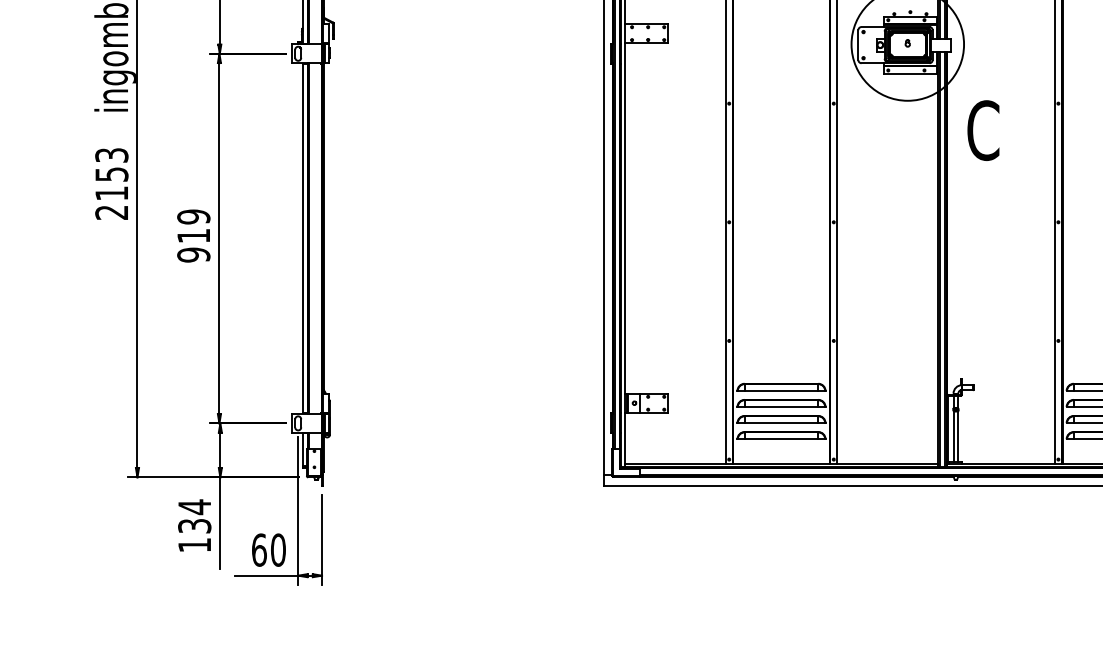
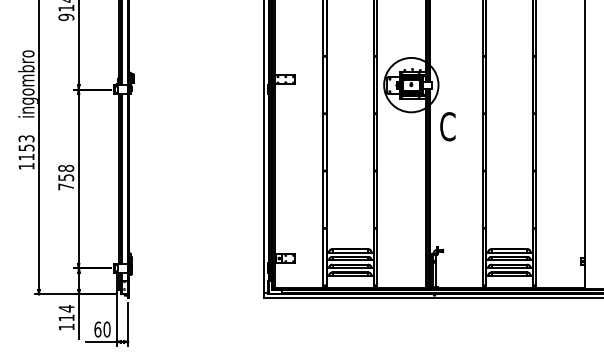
text: (111, 212) -> (26, 166), 2153 -> 1153
text: (194, 235) -> (66, 177), 919 -> 758
text: (194, 525) -> (66, 317), 134 -> 114

